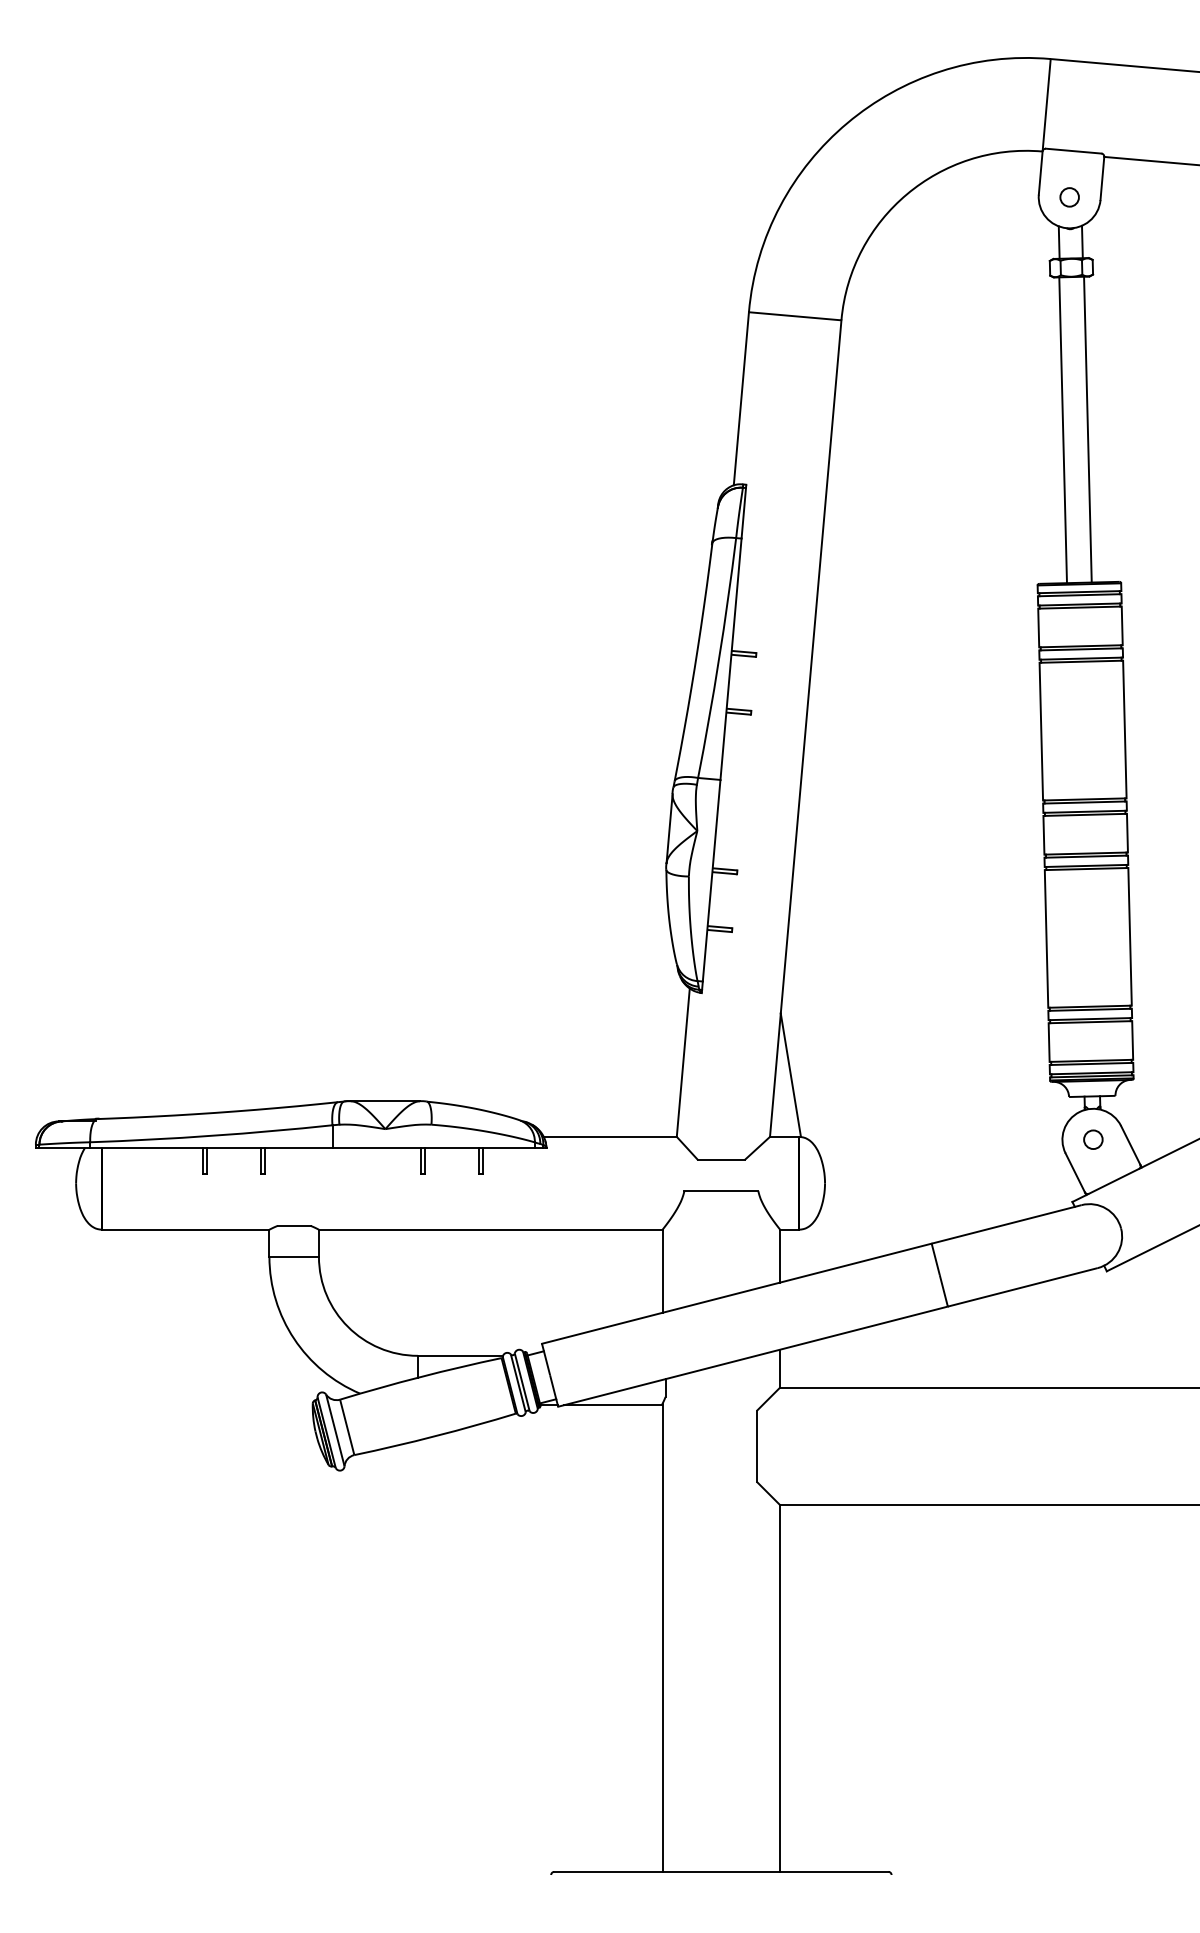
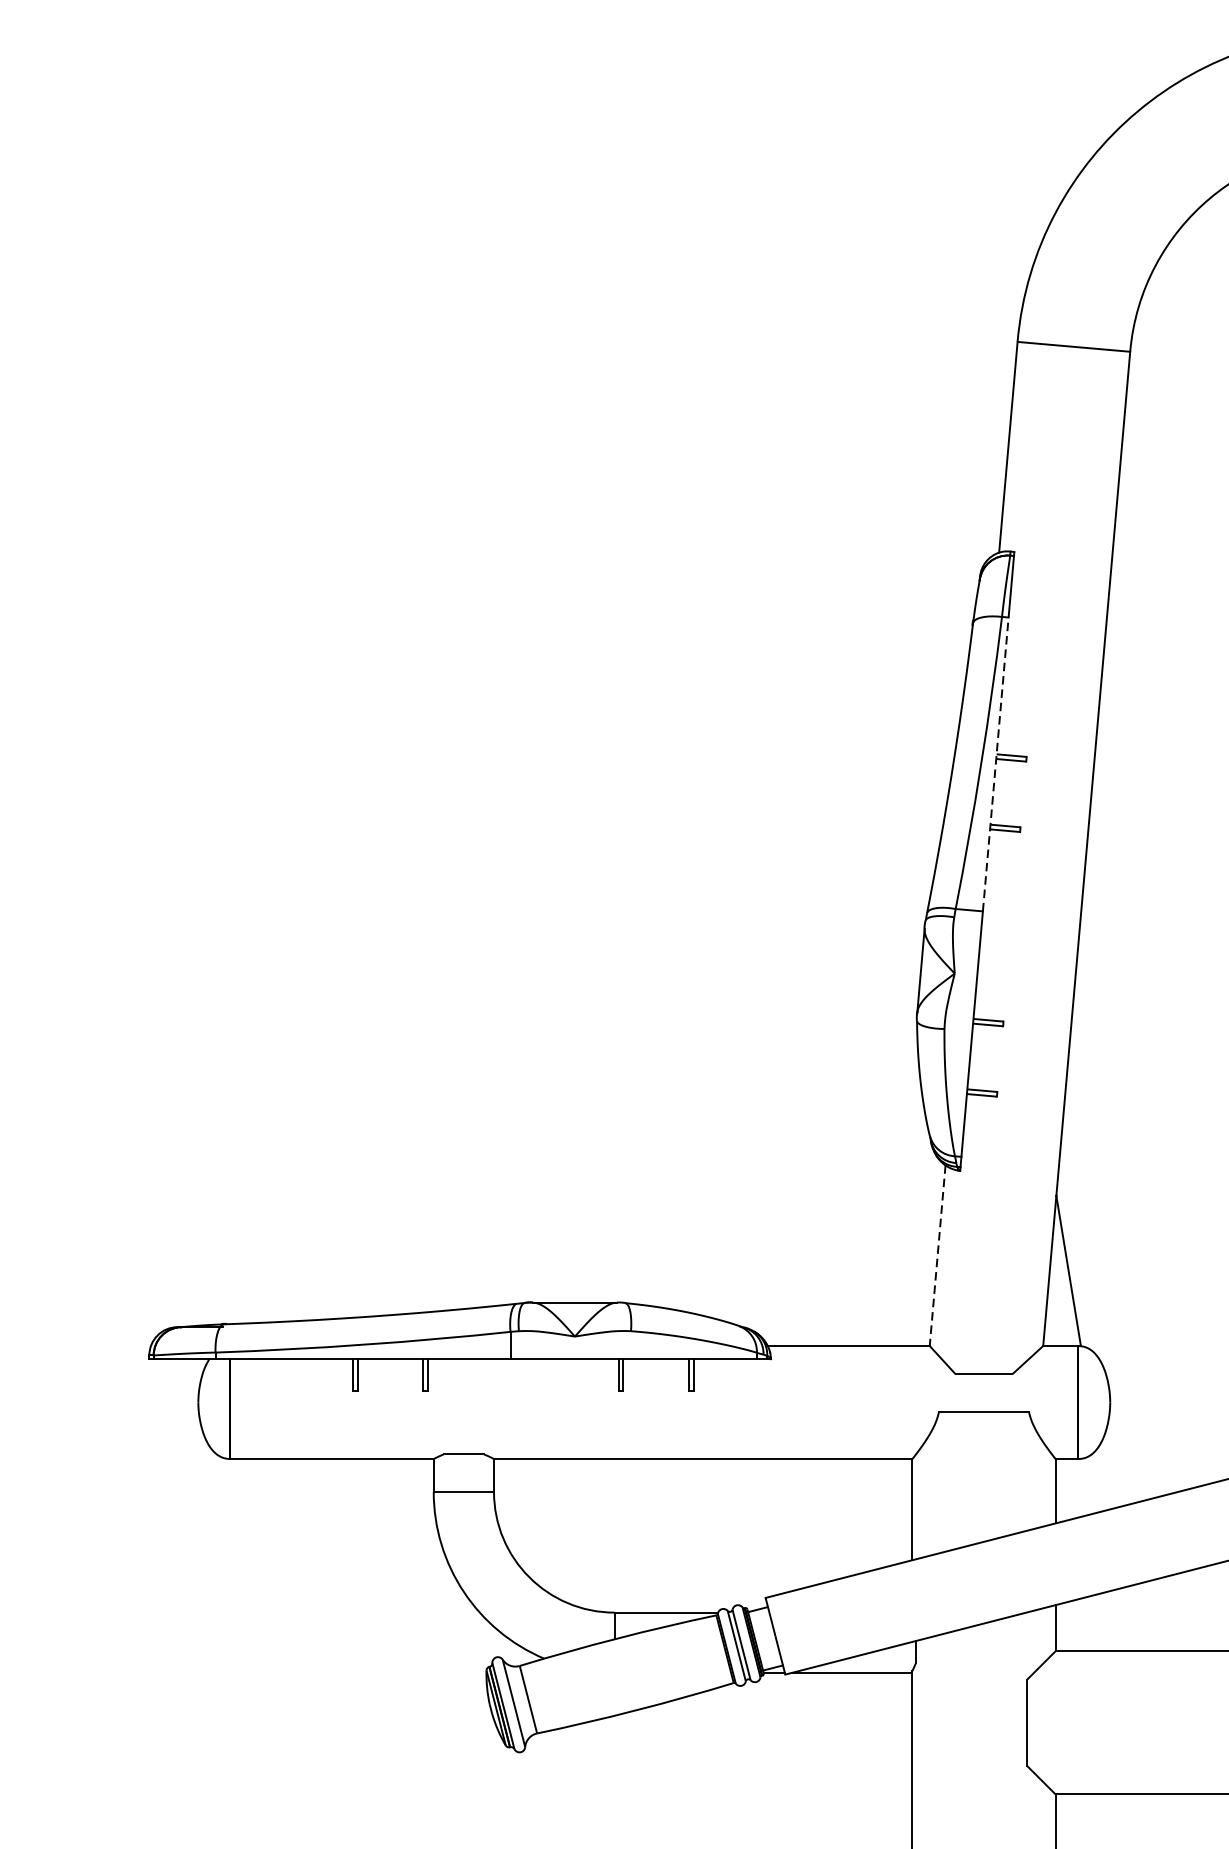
line: (731, 658) -> (996, 763), solid -> dashed
line: (683, 1063) -> (937, 1256), solid -> dashed

